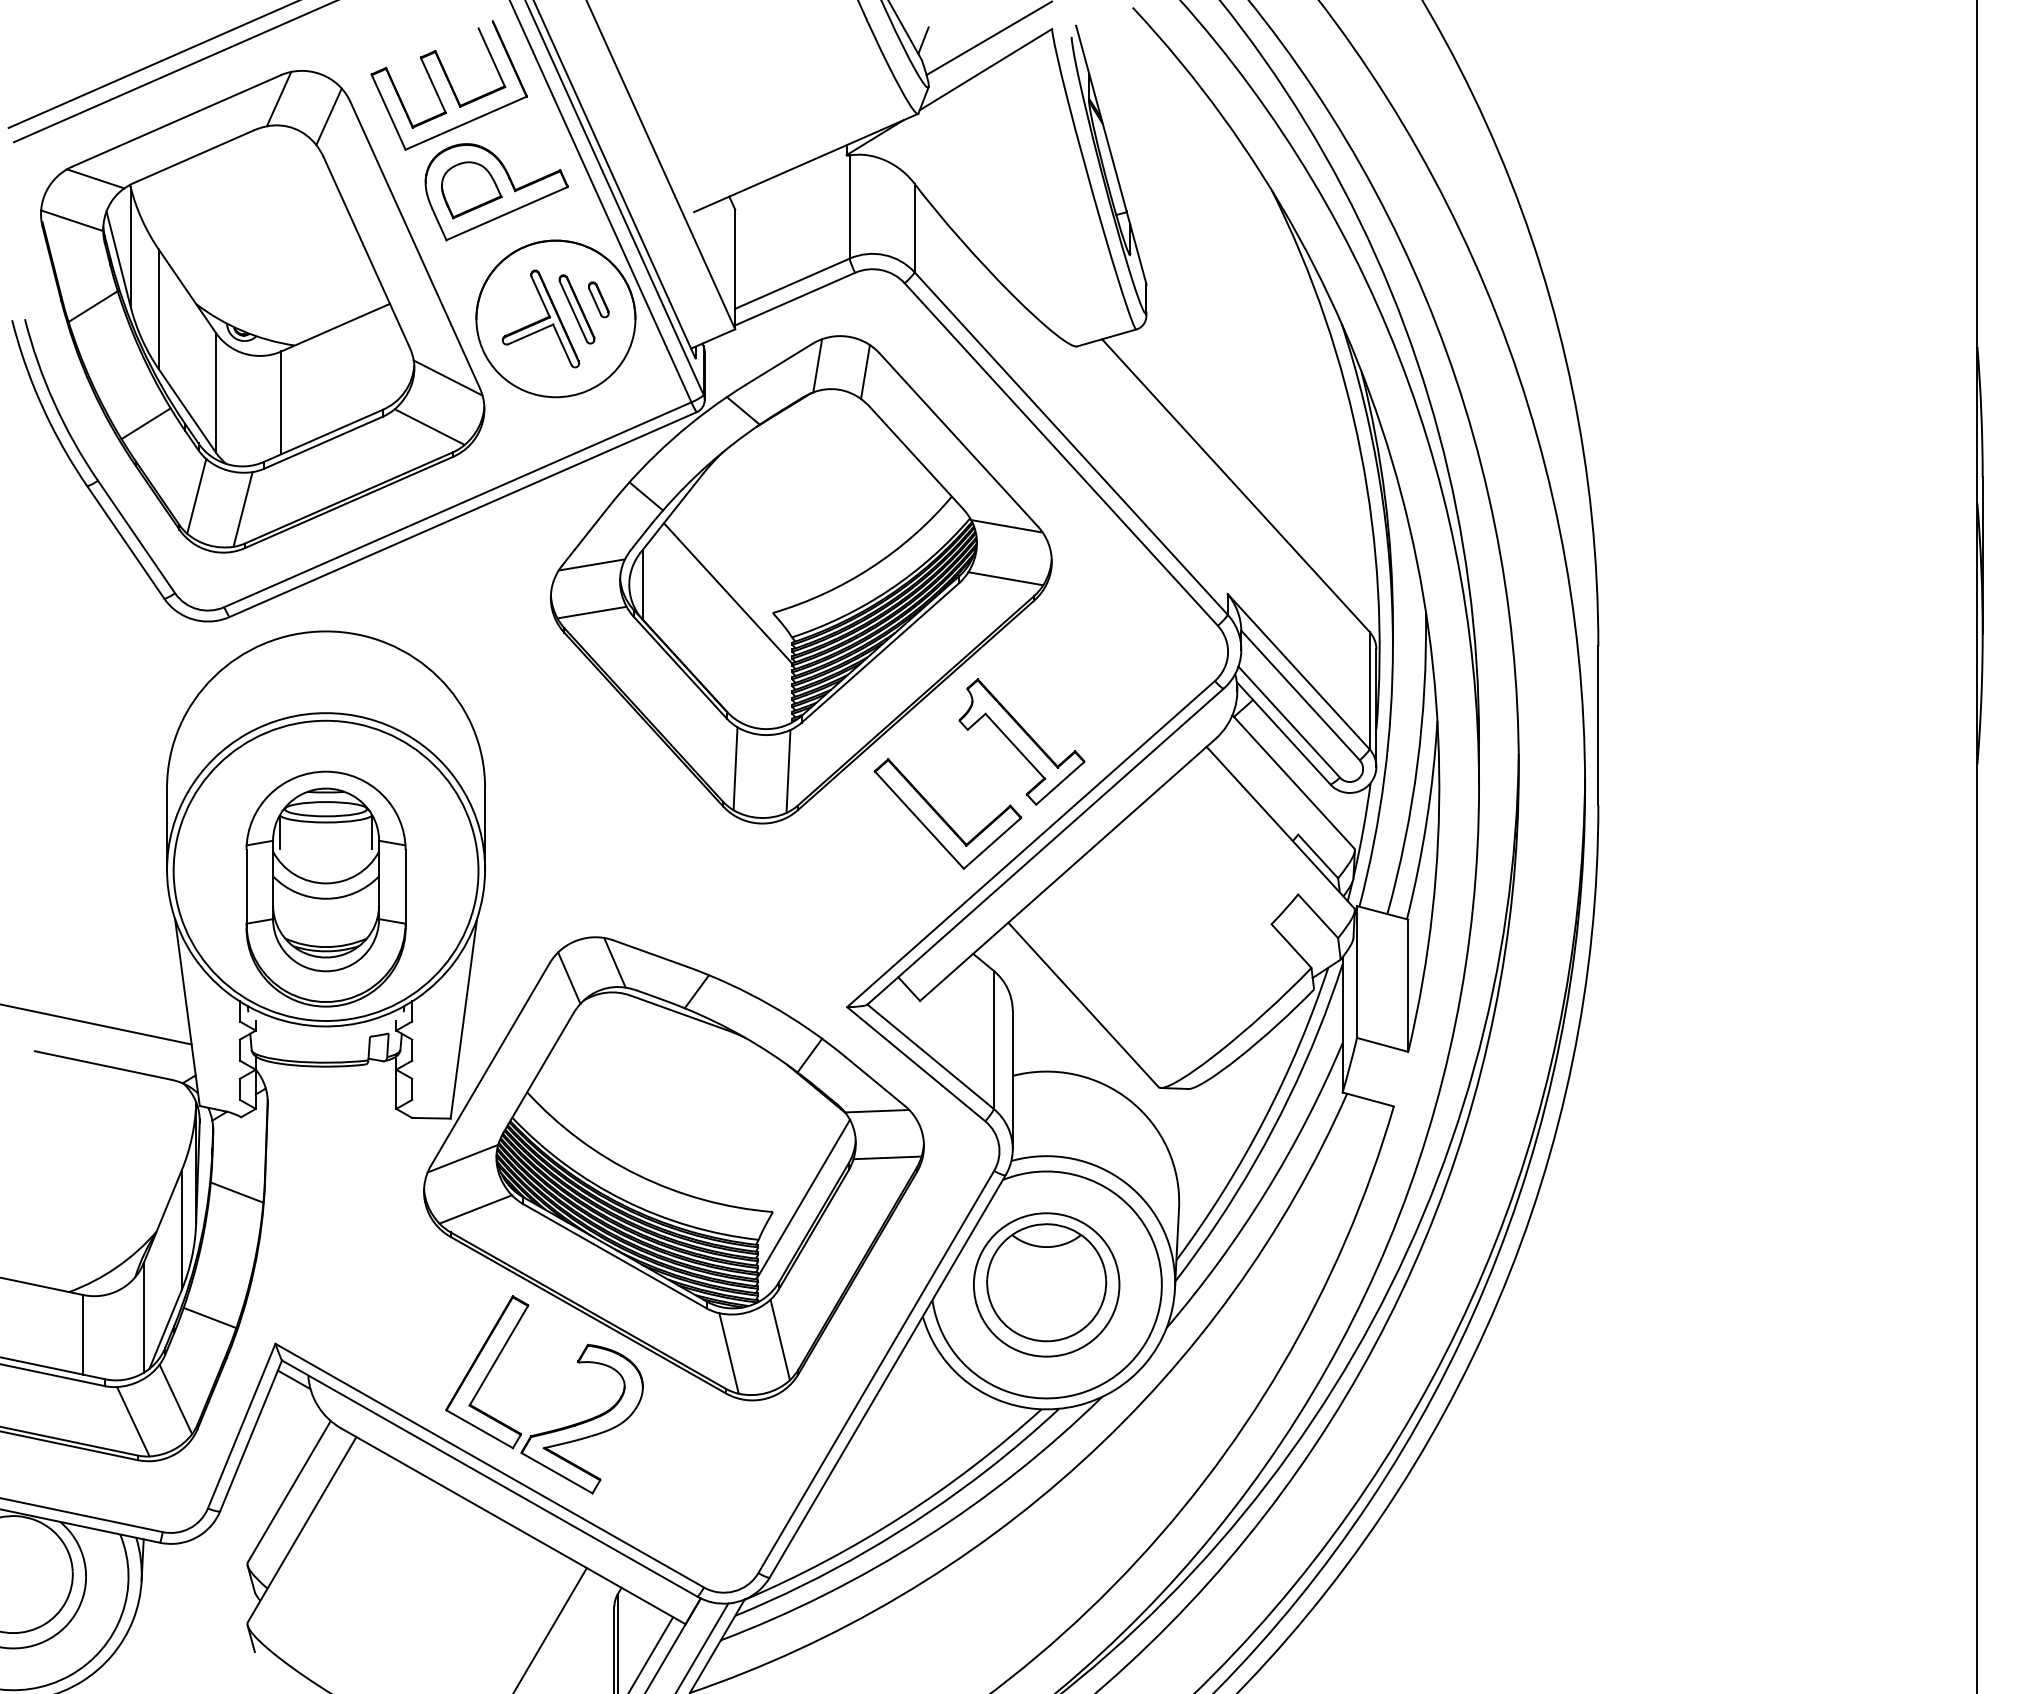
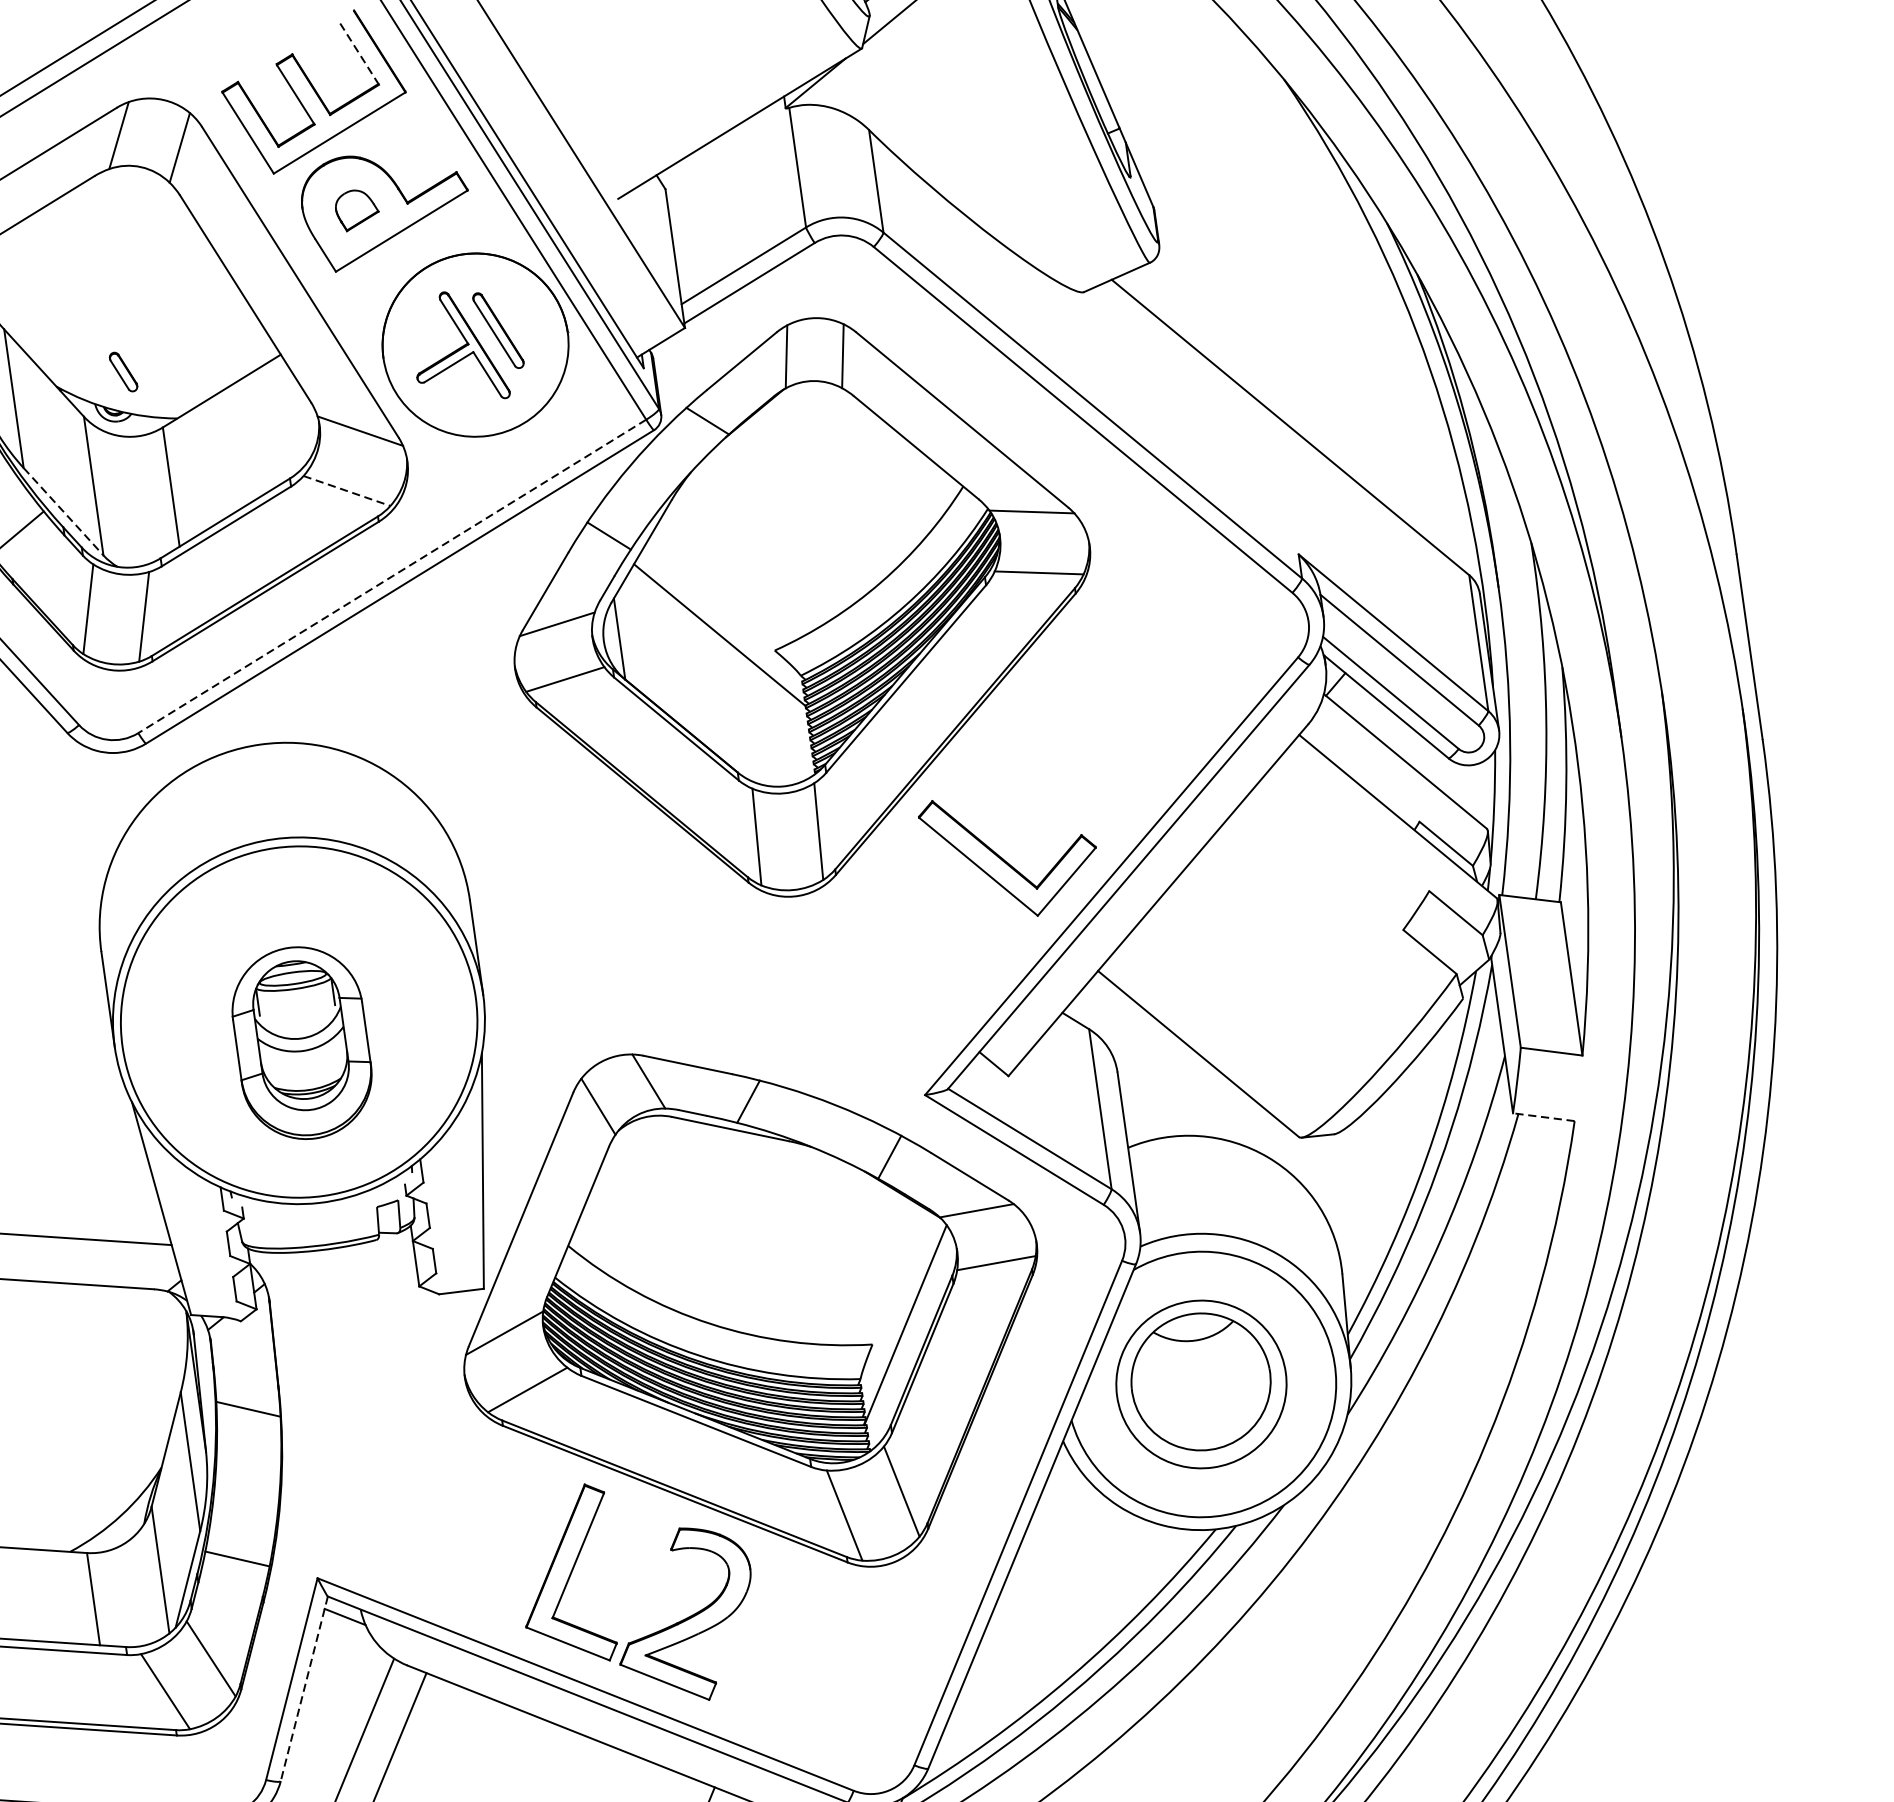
line: (491, 57) -> (358, 52), solid -> dashed
part: (471, 190) -> (356, 210), size x0.6
part: (598, 299) -> (123, 371), moved
line: (187, 410) -> (63, 511), solid -> dashed
line: (430, 427) -> (347, 491), solid -> dashed
line: (457, 504) -> (391, 576), solid -> dashed
part: (1021, 741) -> (1083, 758), removed
part: (325, 888) -> (301, 1042), size x0.7
line: (1368, 1099) -> (1544, 1117), solid -> dashed
line: (250, 1436) -> (303, 1689), solid -> dashed

